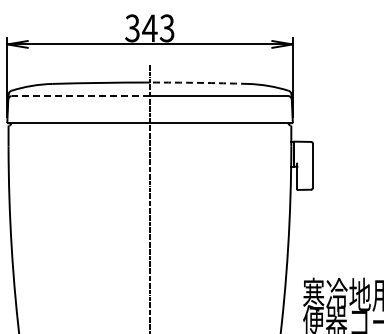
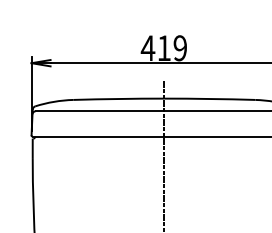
text: (149, 28) -> (163, 48), 343 -> 419
arc: (199, 82) -> (210, 98), dashed -> solid
line: (80, 96) -> (99, 111), dashed -> solid

